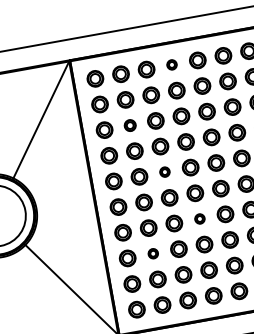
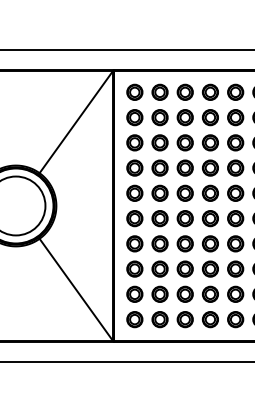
part: (171, 64) -> (209, 91), size x1.67
part: (129, 125) -> (159, 142), size x1.43
part: (164, 171) -> (184, 192), size x1.67
part: (199, 218) -> (210, 243), size x1.67
part: (152, 253) -> (159, 268), size x1.67

